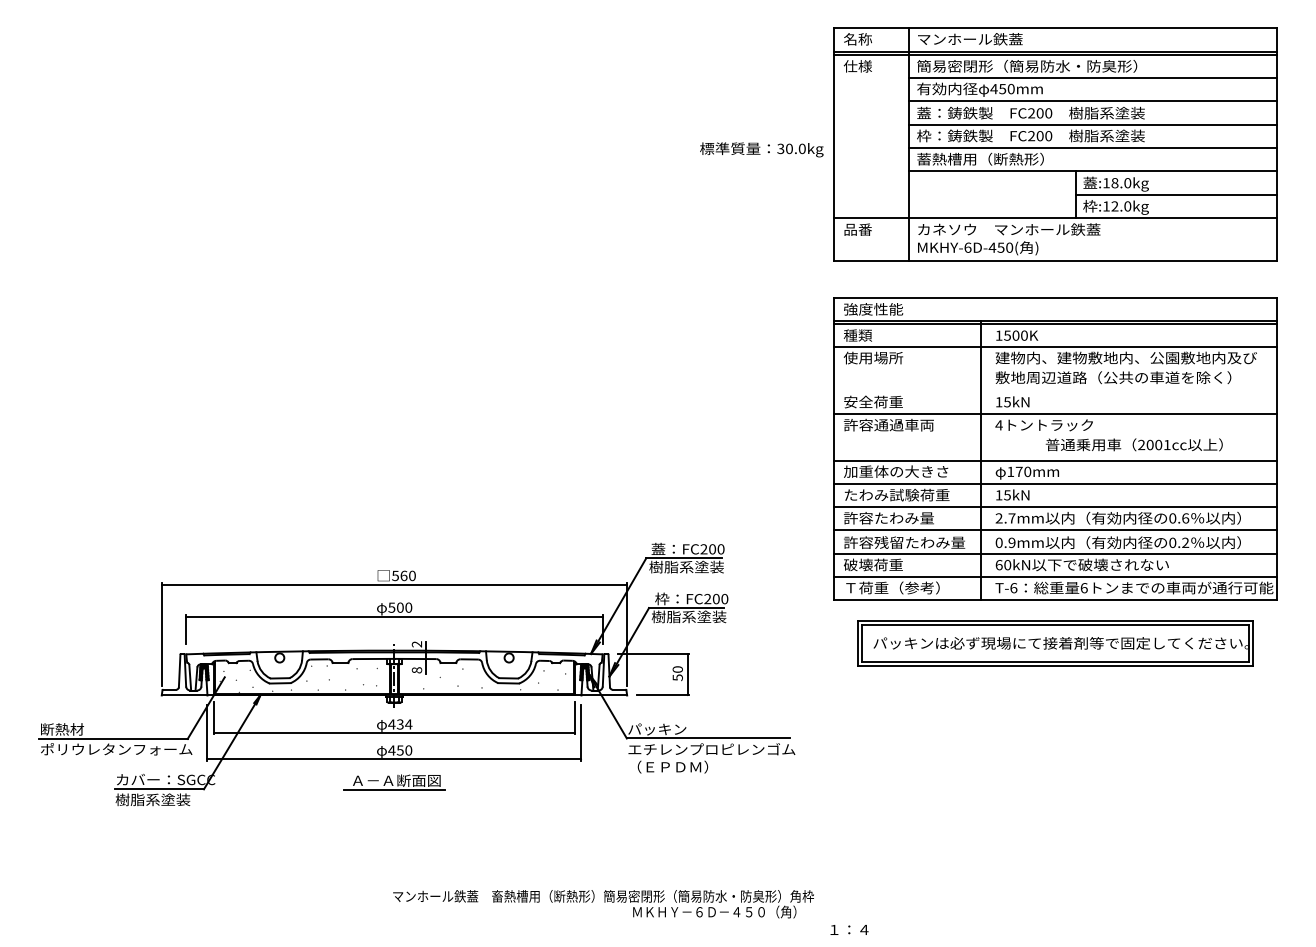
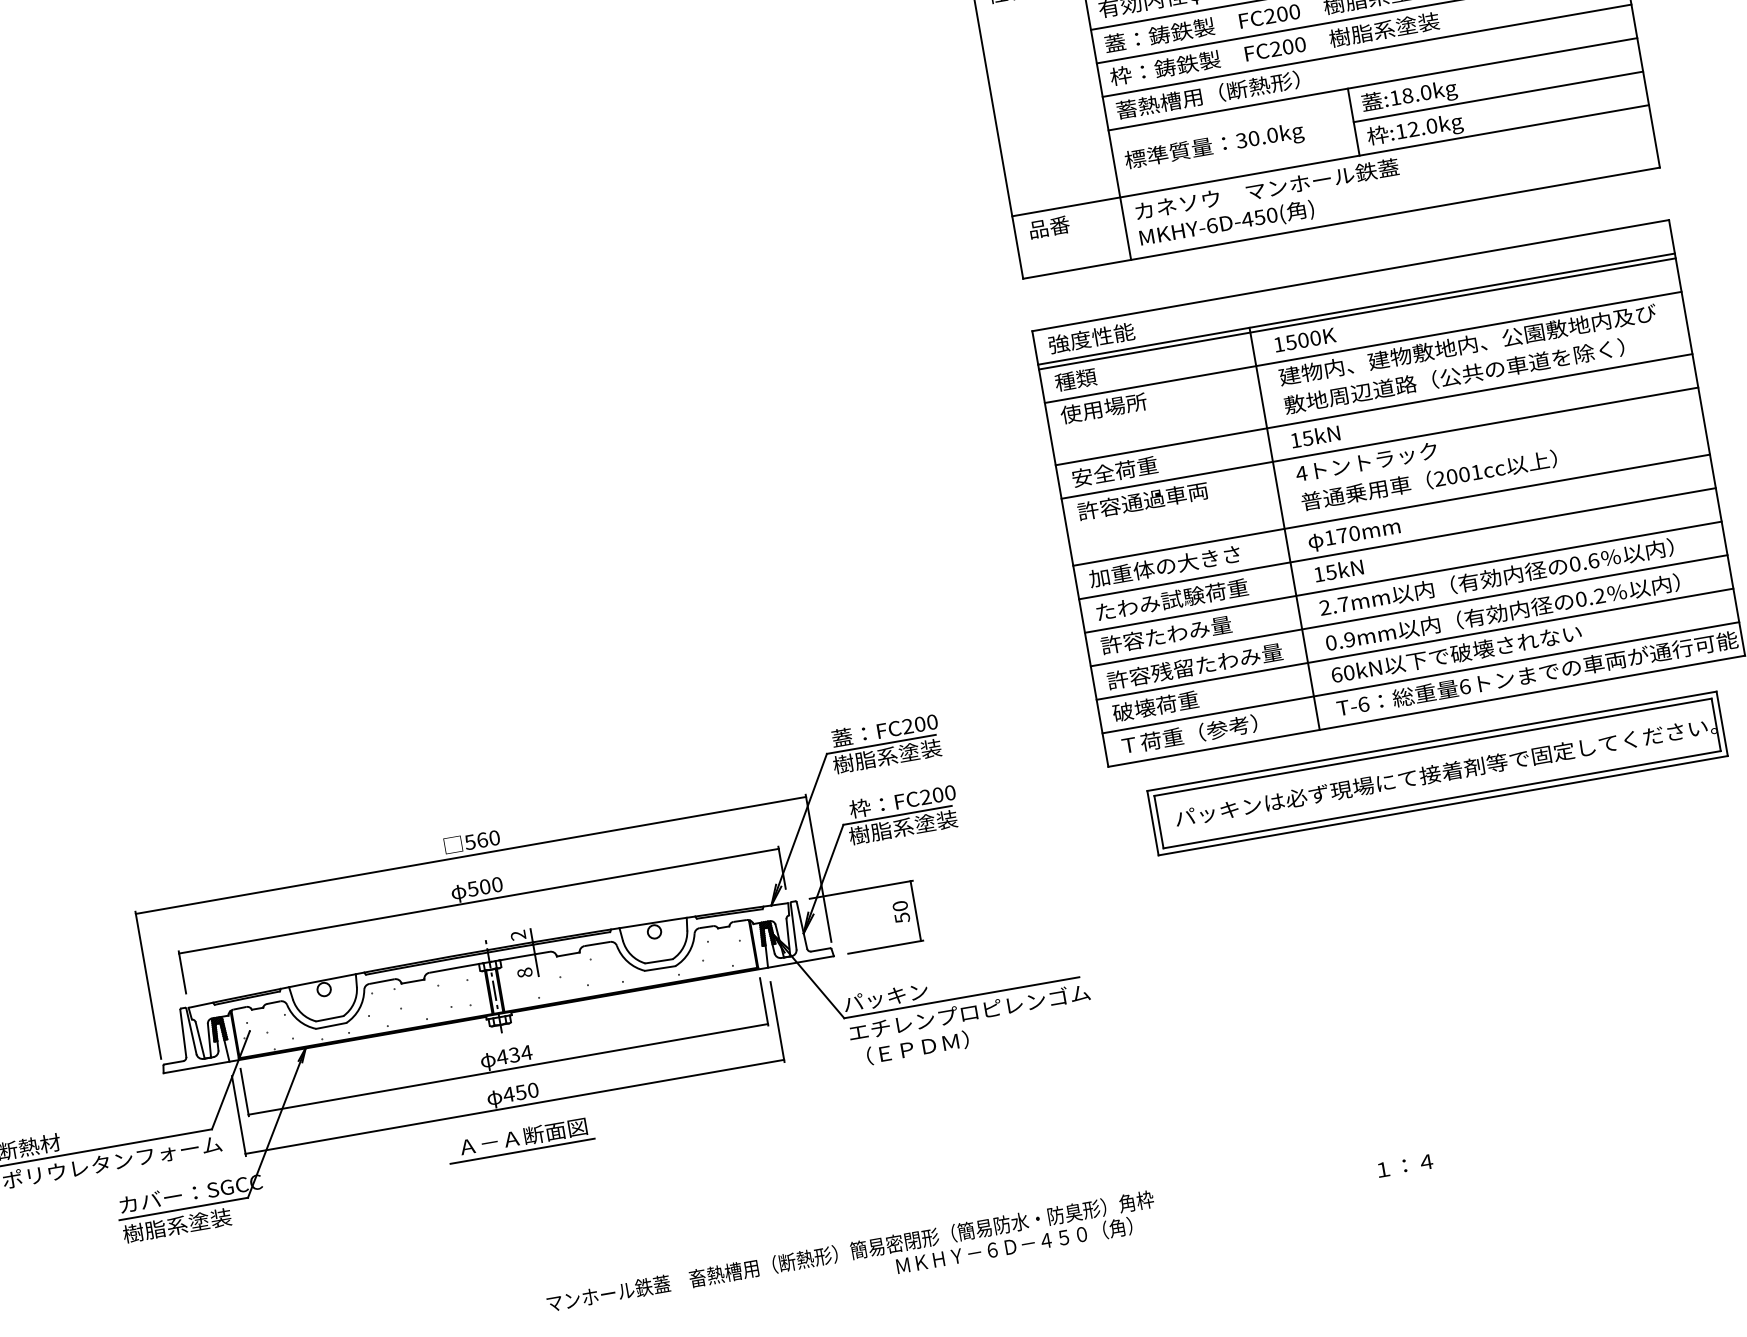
text: (761, 149) -> (1213, 146), moved
line: (1055, 390) -> (1374, 409), added
text: (1133, 444) -> (1427, 480), moved
text: (849, 929) -> (1405, 1165), moved

